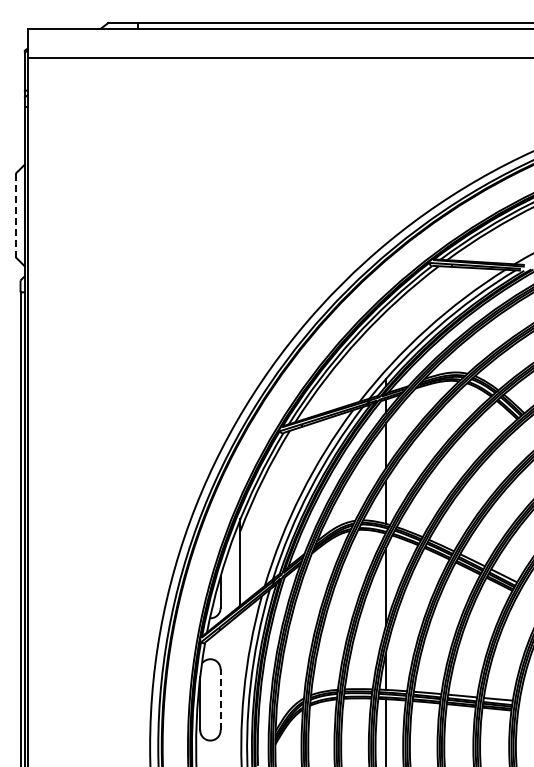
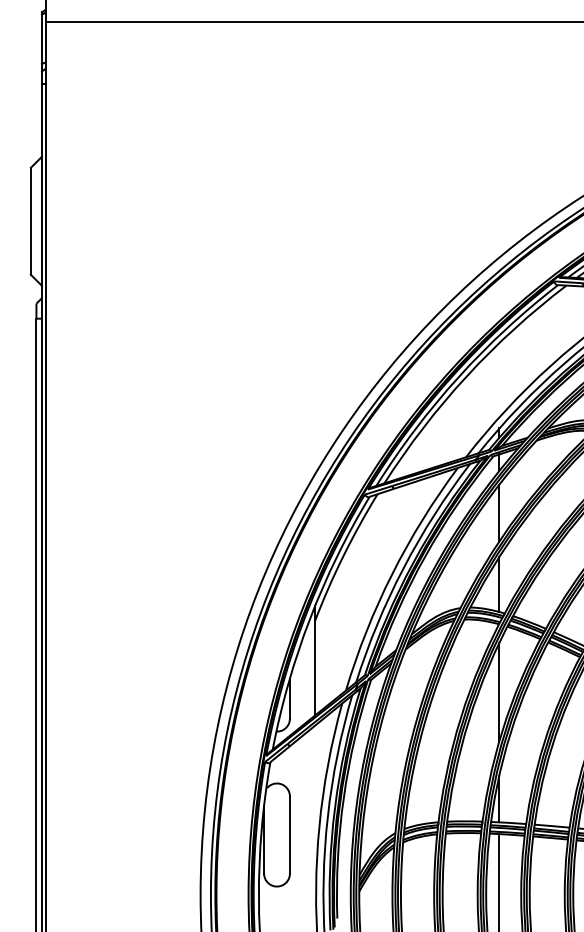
line: (16, 214) -> (31, 220), dashed -> solid
line: (220, 699) -> (289, 834), dashed -> solid

